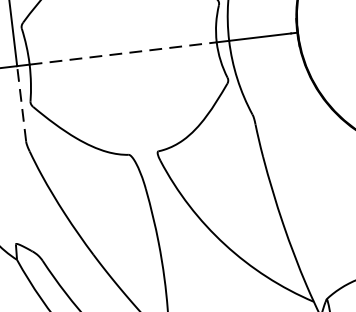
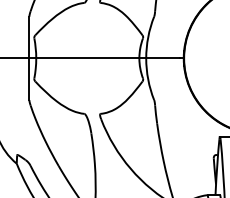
line: (122, 53) -> (87, 58), dashed -> solid
line: (21, 104) -> (29, 79), dashed -> solid

